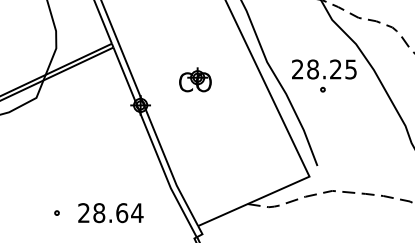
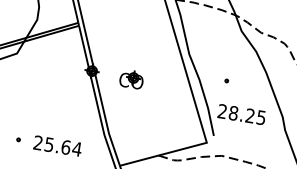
text: (324, 69) -> (241, 114), moved
part: (195, 79) -> (131, 79), moved
text: (99, 213) -> (49, 145), 28.64 -> 25.64

